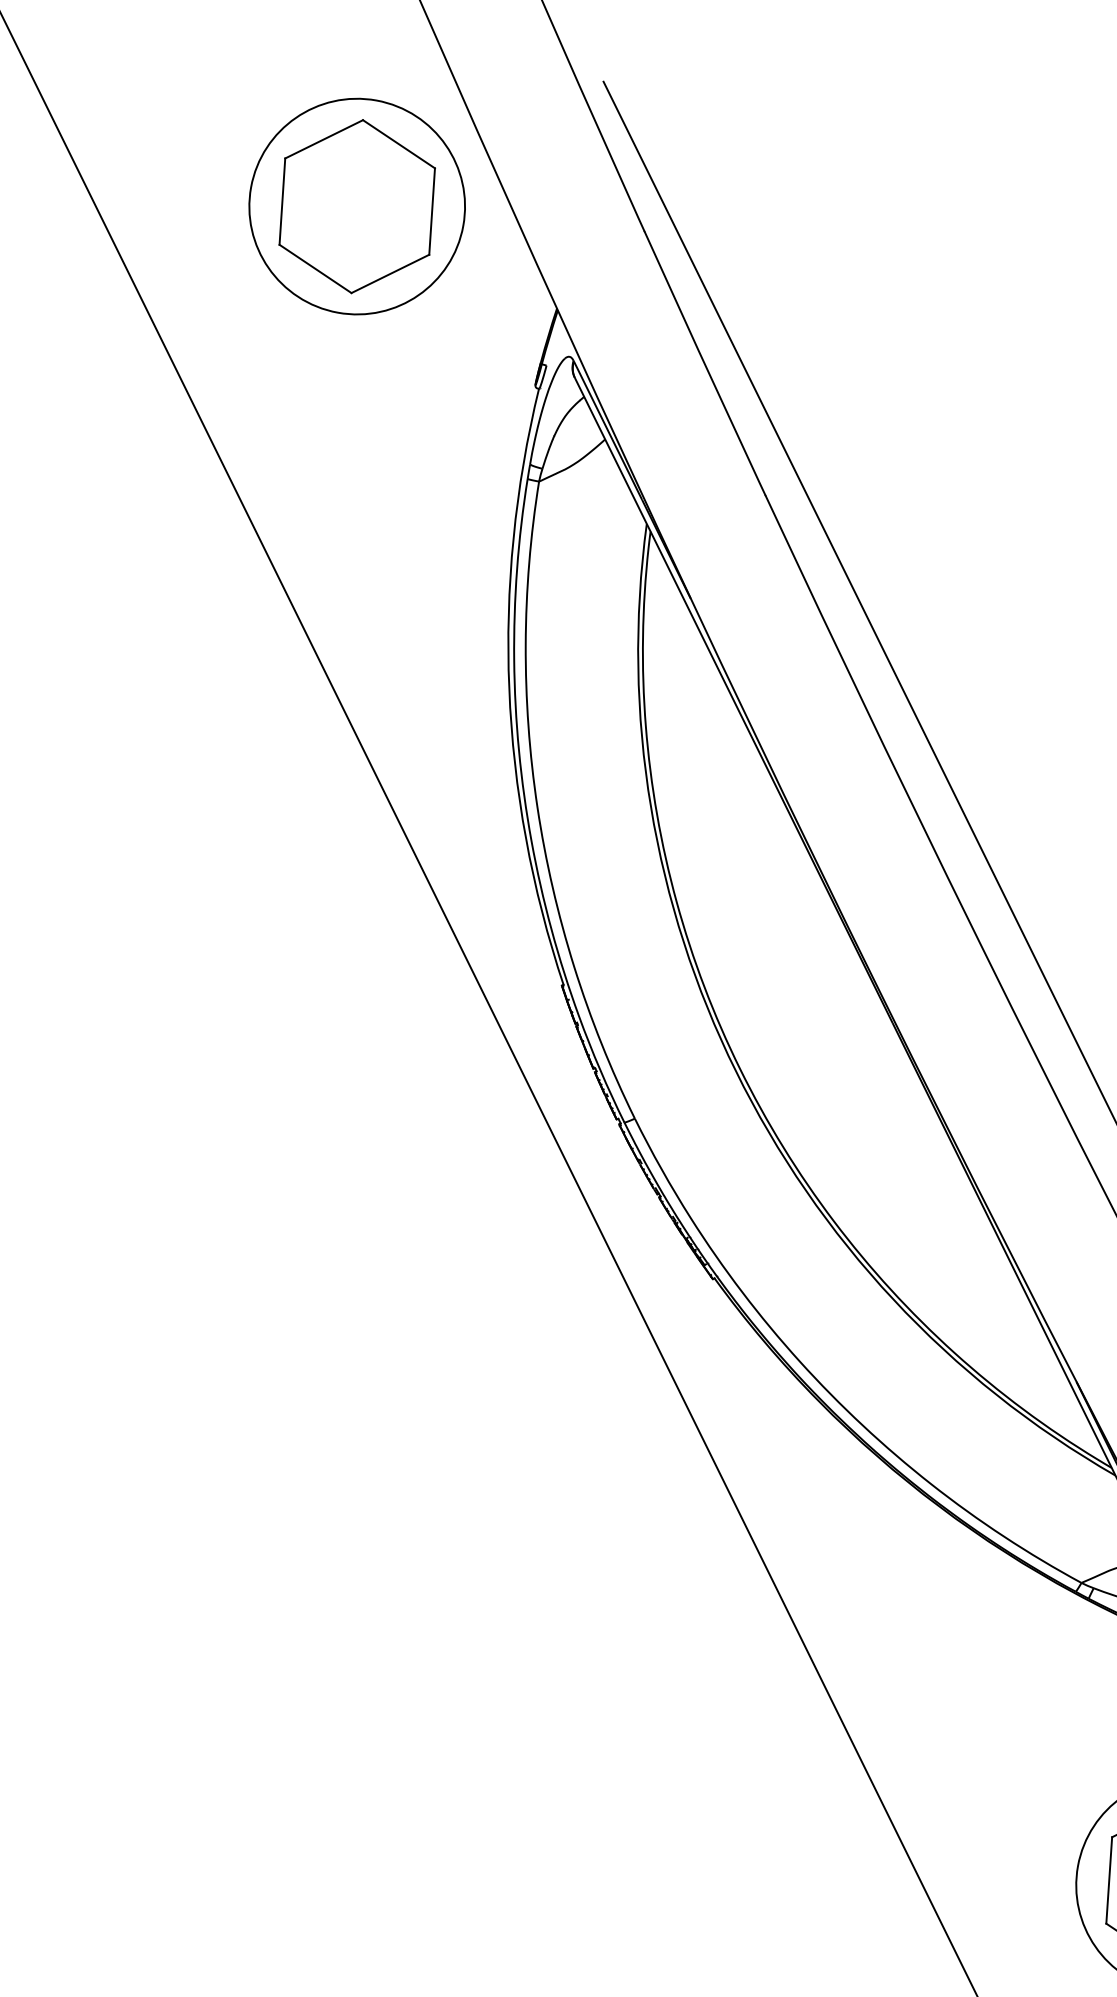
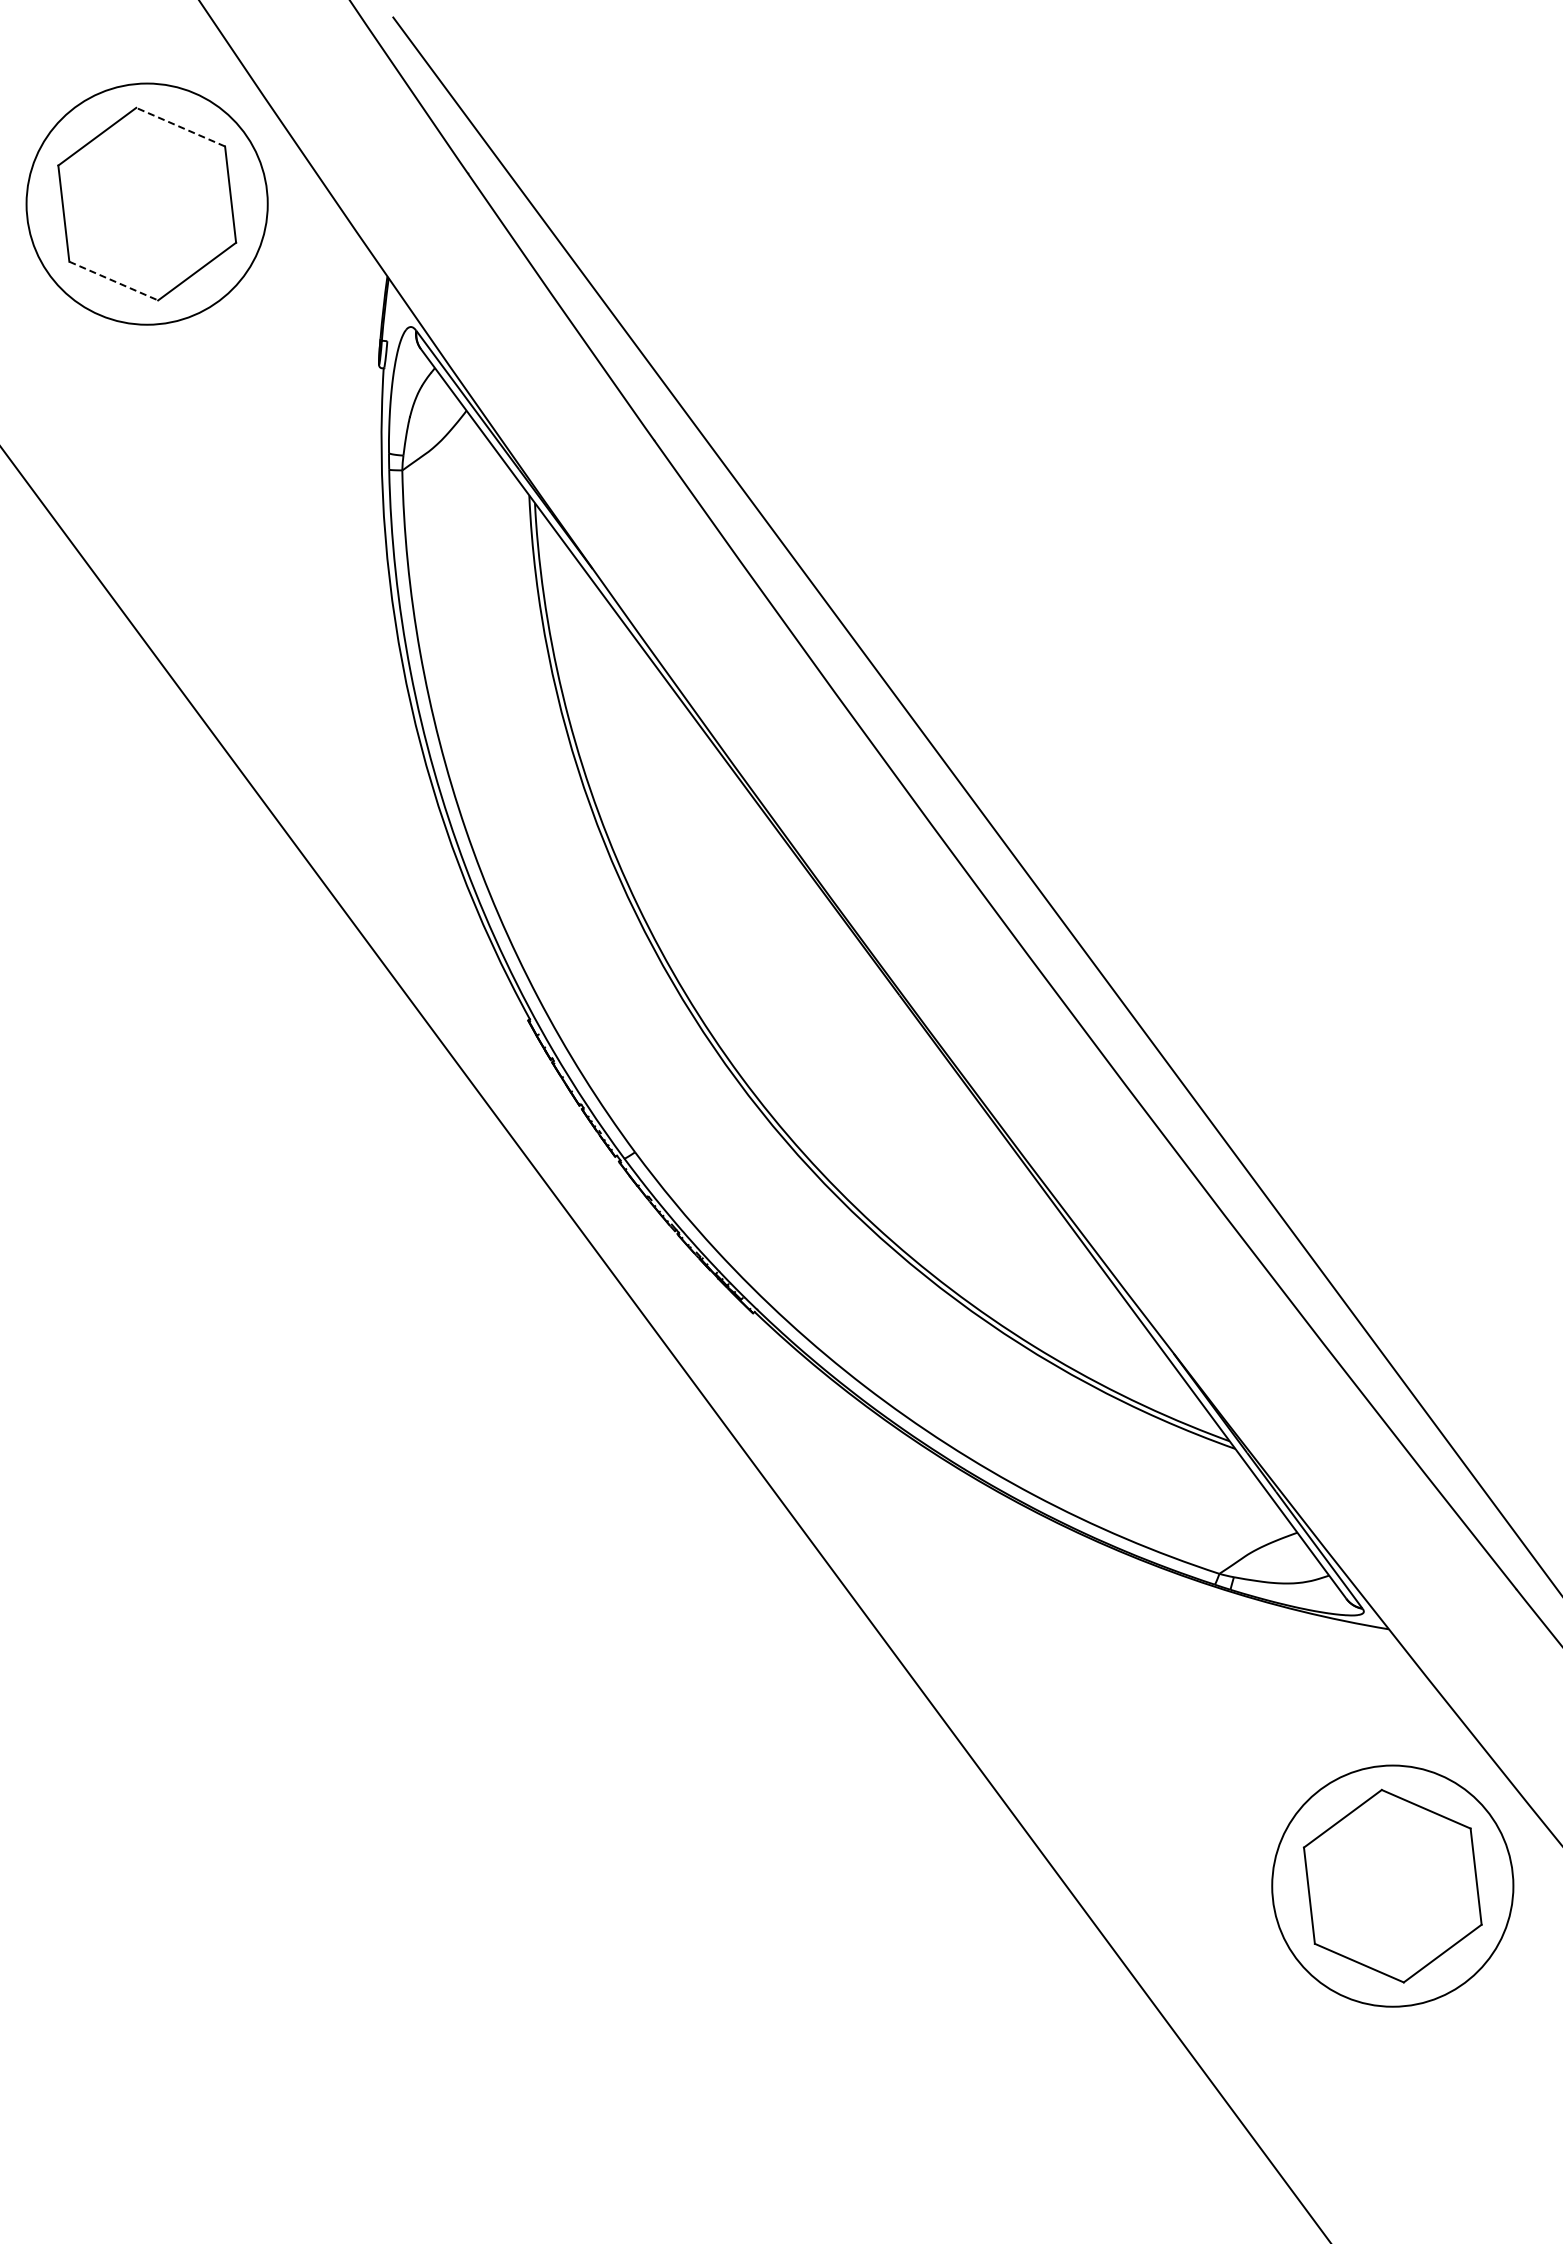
line: (398, 143) -> (180, 126), solid -> dashed
line: (316, 269) -> (114, 281), solid -> dashed

